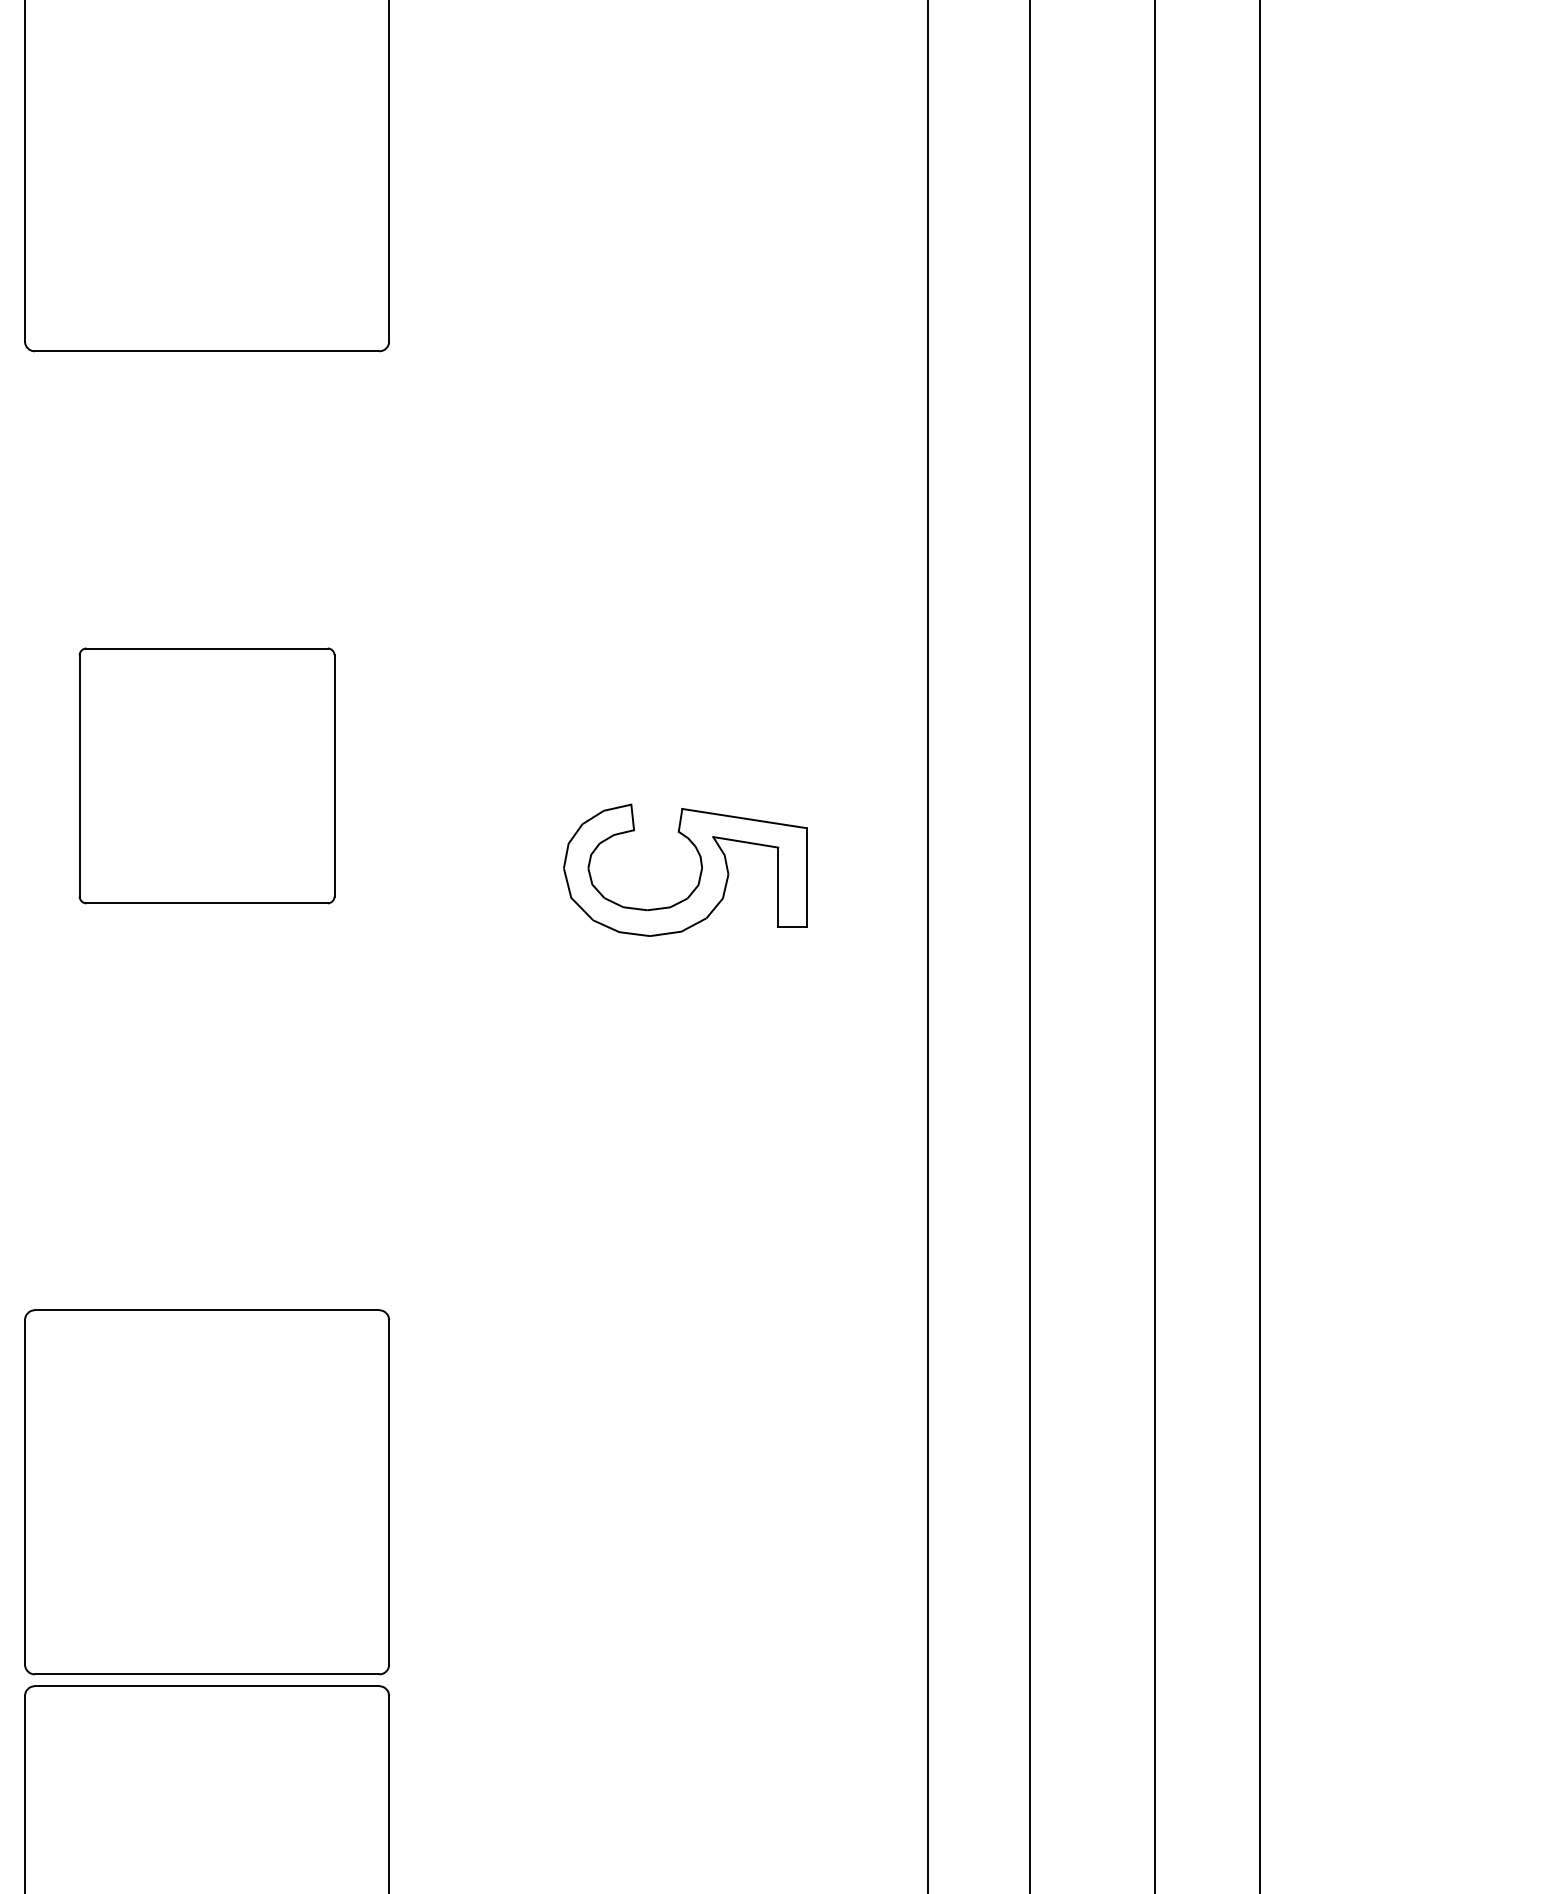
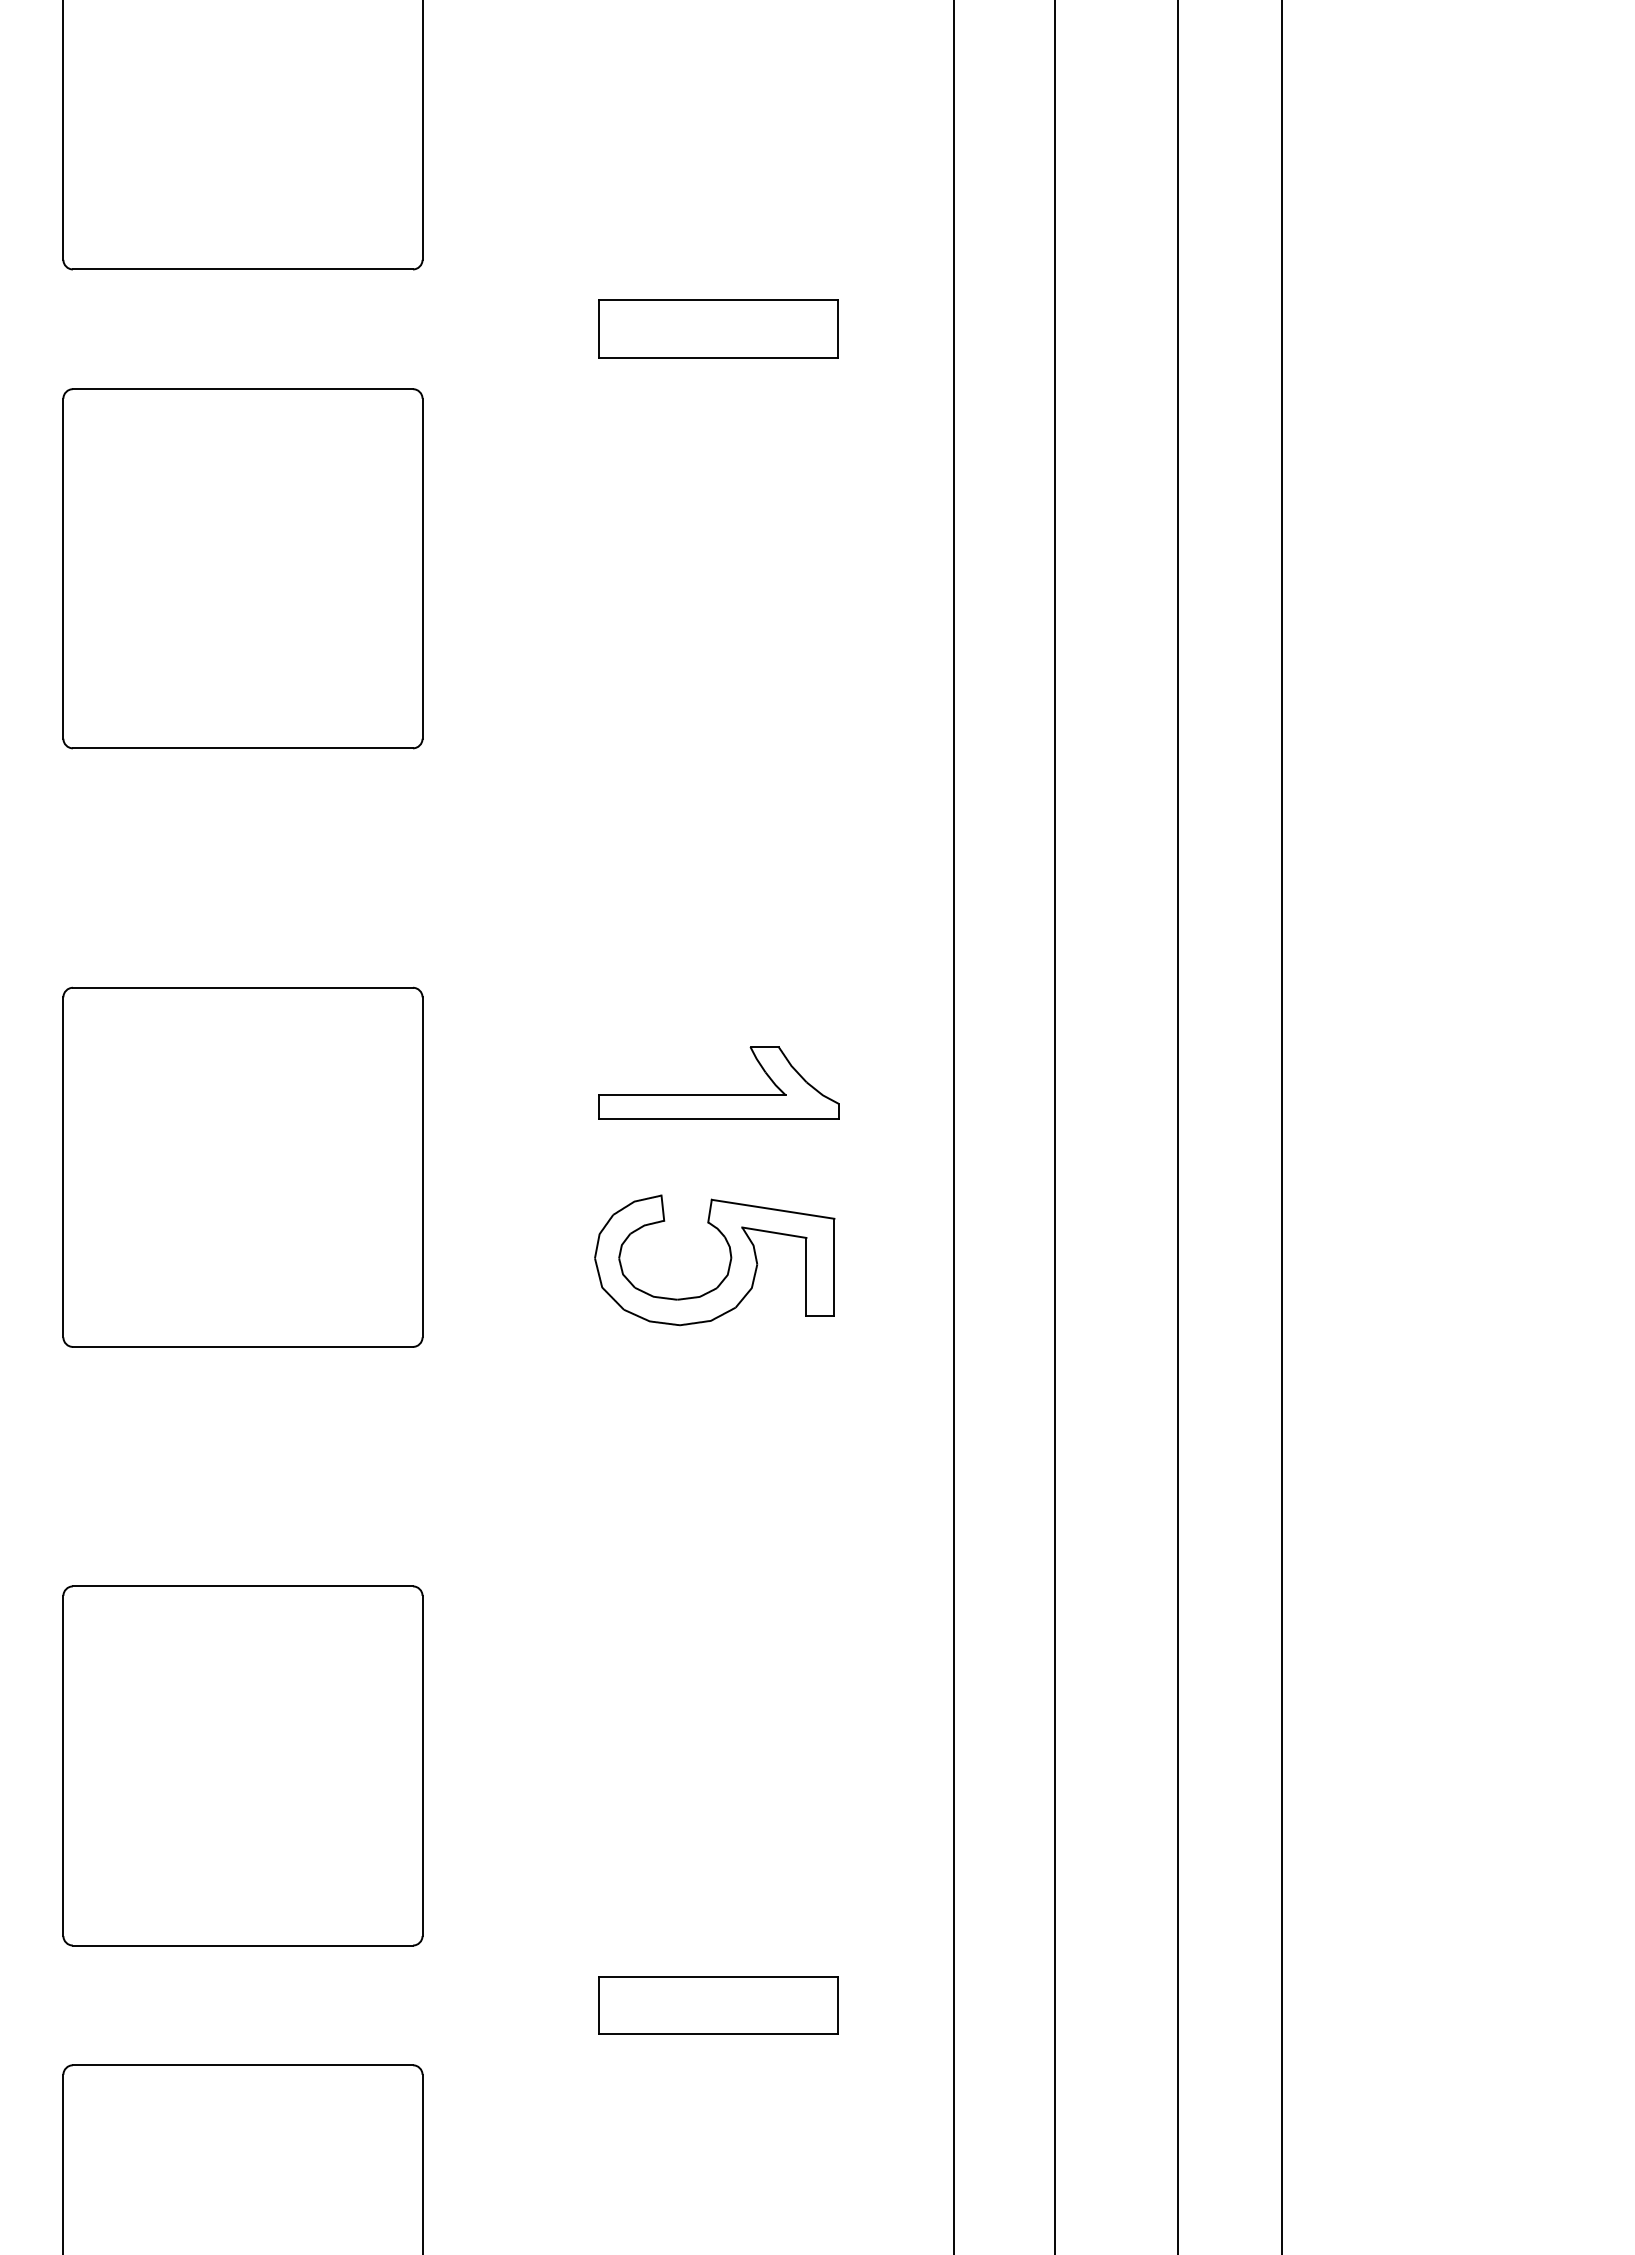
part: (689, 702) -> (718, 1094), added
part: (206, 775) -> (242, 1166), size x1.43
part: (206, 1491) -> (242, 1765), moved
part: (689, 1625) -> (718, 2005), added

